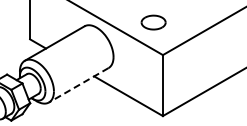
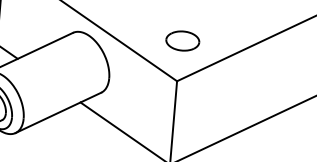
part: (153, 22) -> (182, 40), moved
line: (78, 85) -> (57, 113), dashed -> solid

